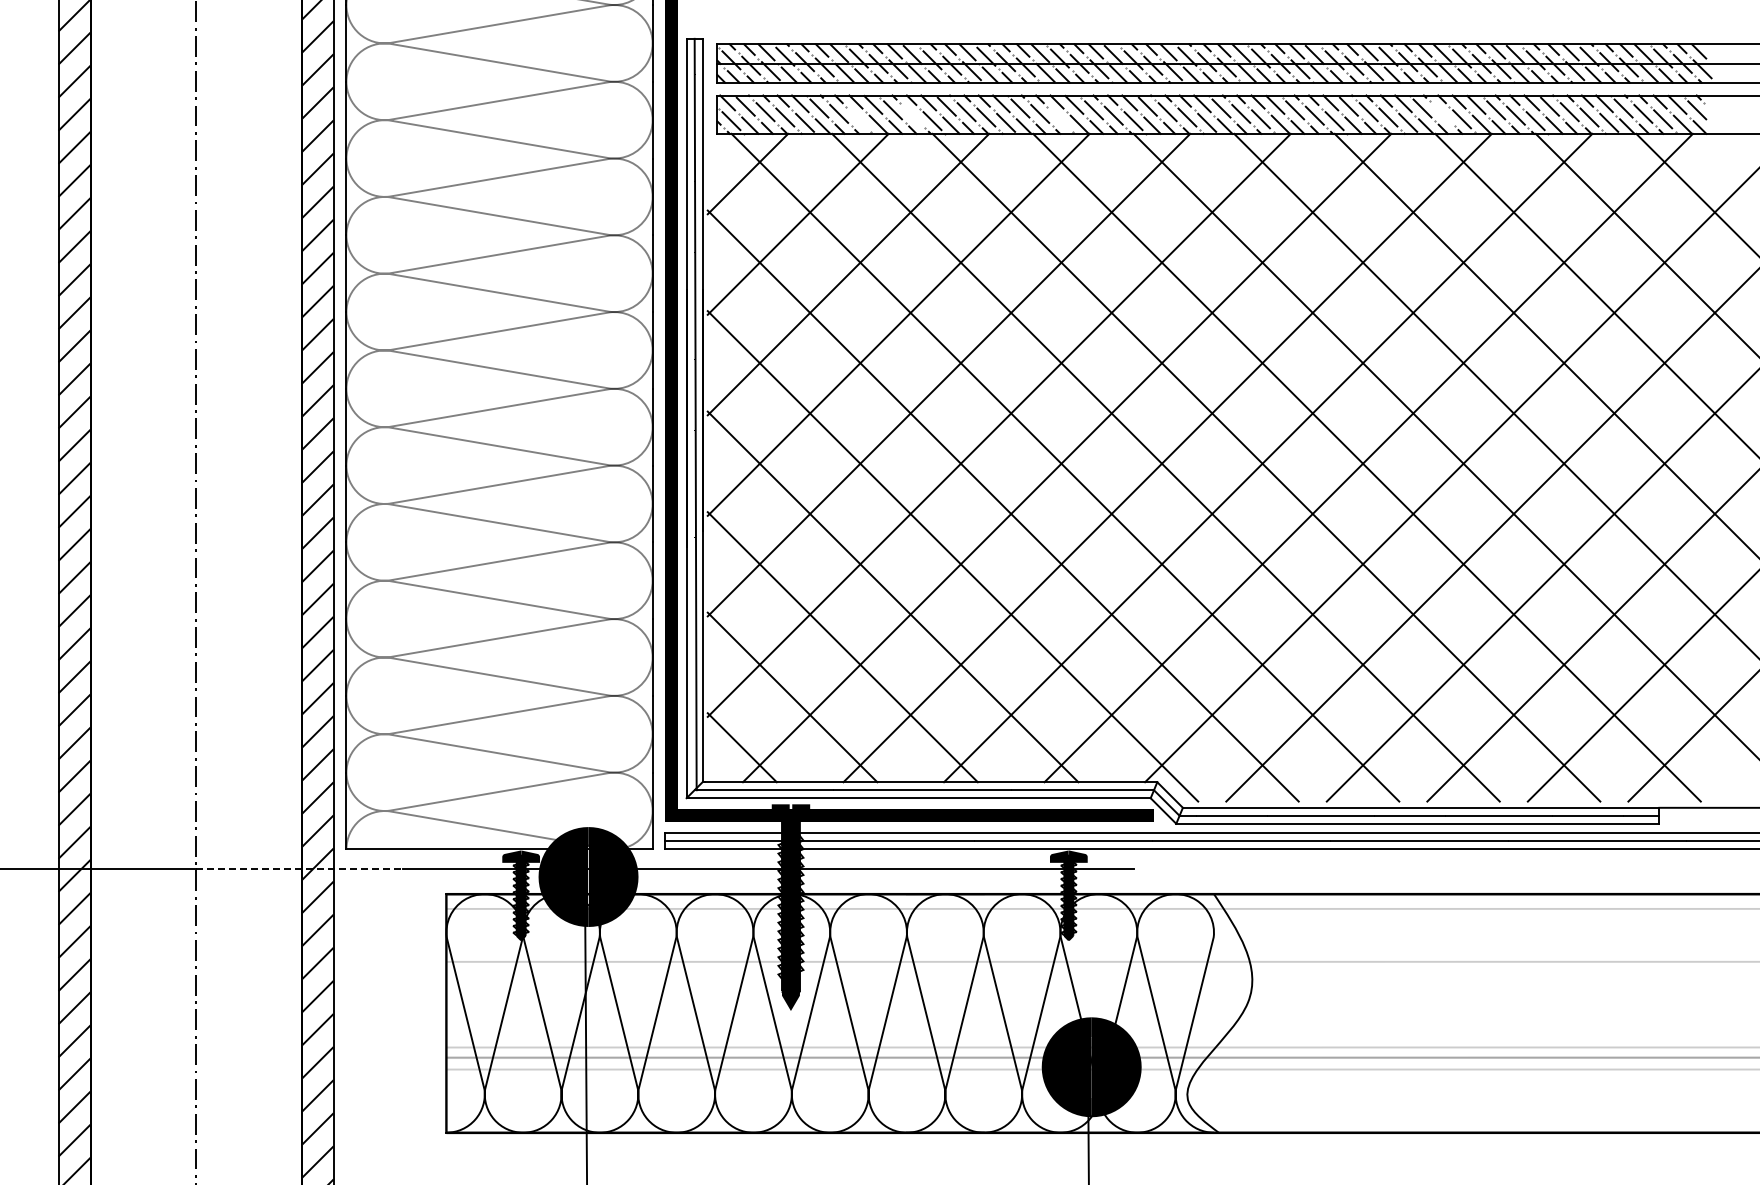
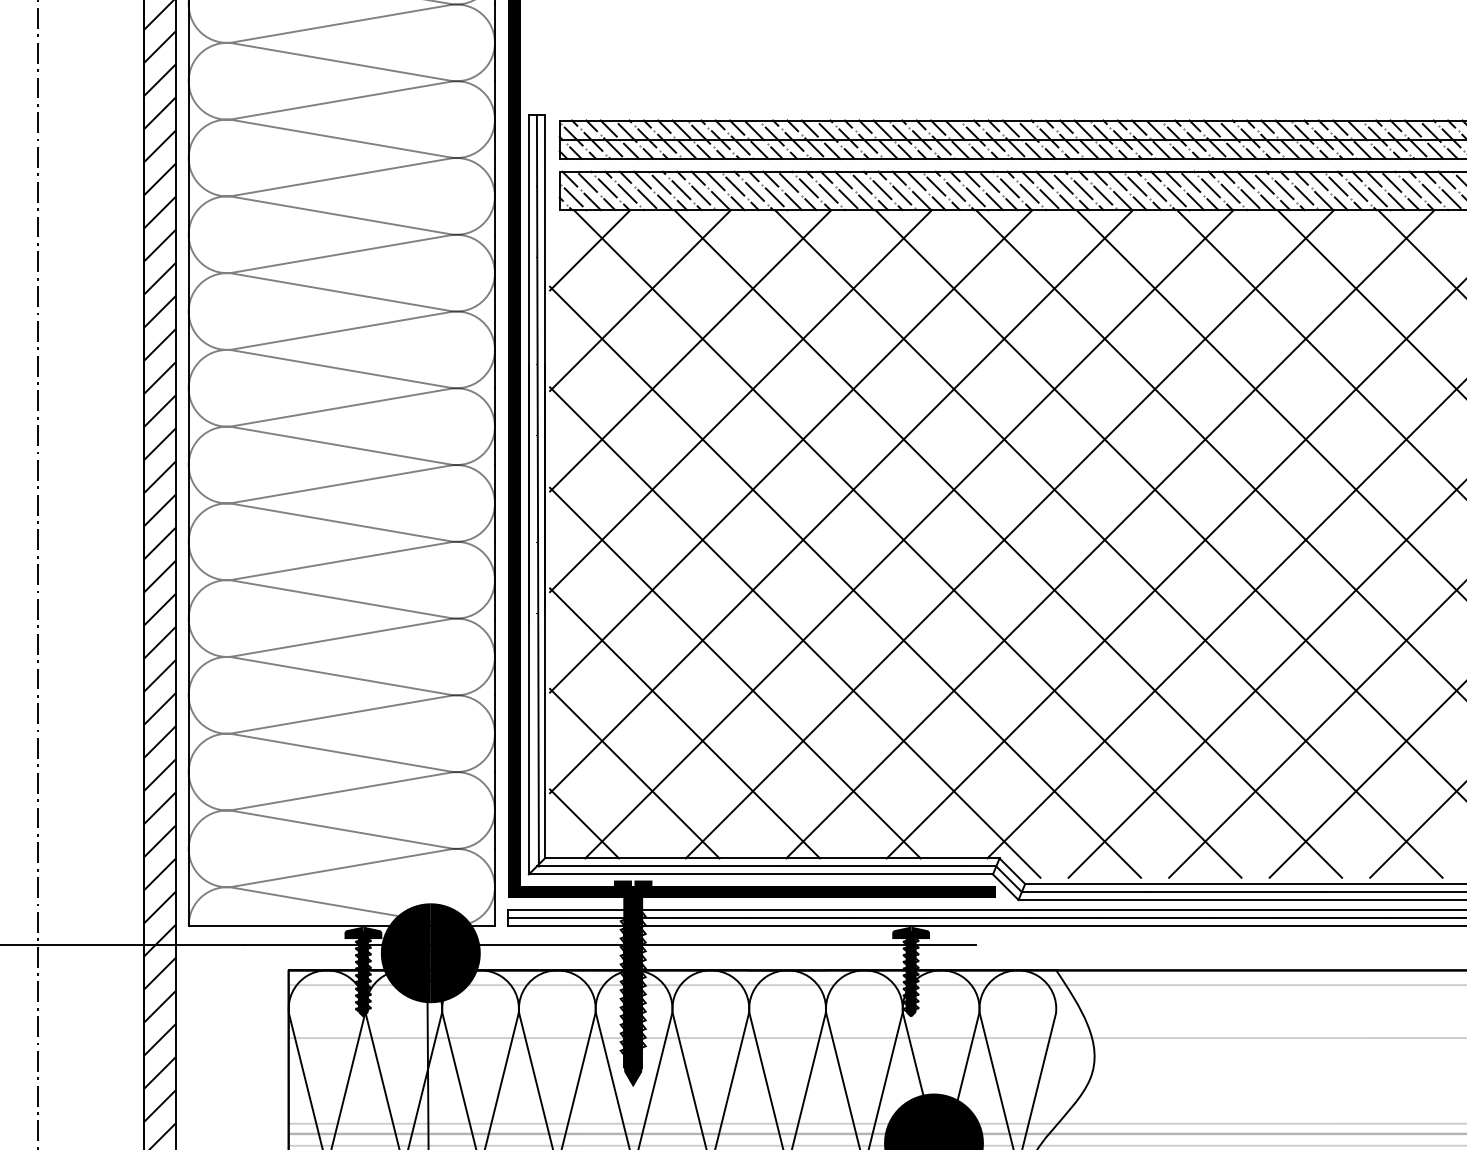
line: (1442, 113) -> (1284, 189), added
line: (912, 115) -> (754, 191), added
line: (858, 119) -> (700, 195), added
line: (1059, 119) -> (901, 195), added
line: (299, 868) -> (141, 944), dashed -> solid

